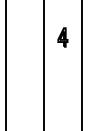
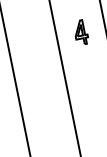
part: (62, 37) -> (80, 32), moved

